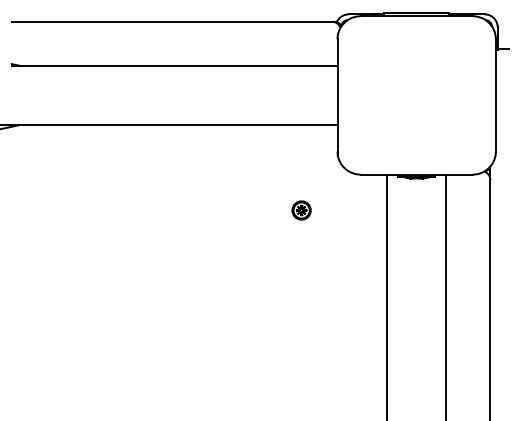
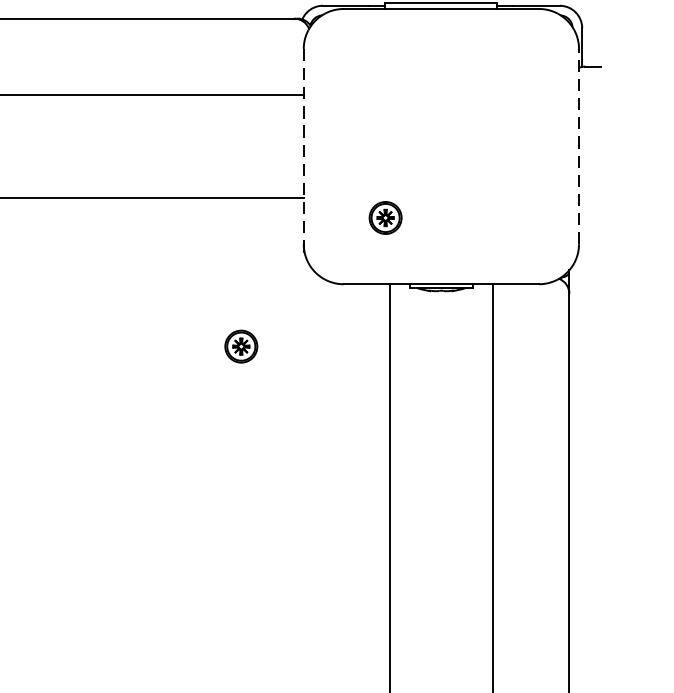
line: (495, 94) -> (578, 144), solid -> dashed
line: (337, 95) -> (303, 146), solid -> dashed
part: (384, 136) -> (385, 218), added

